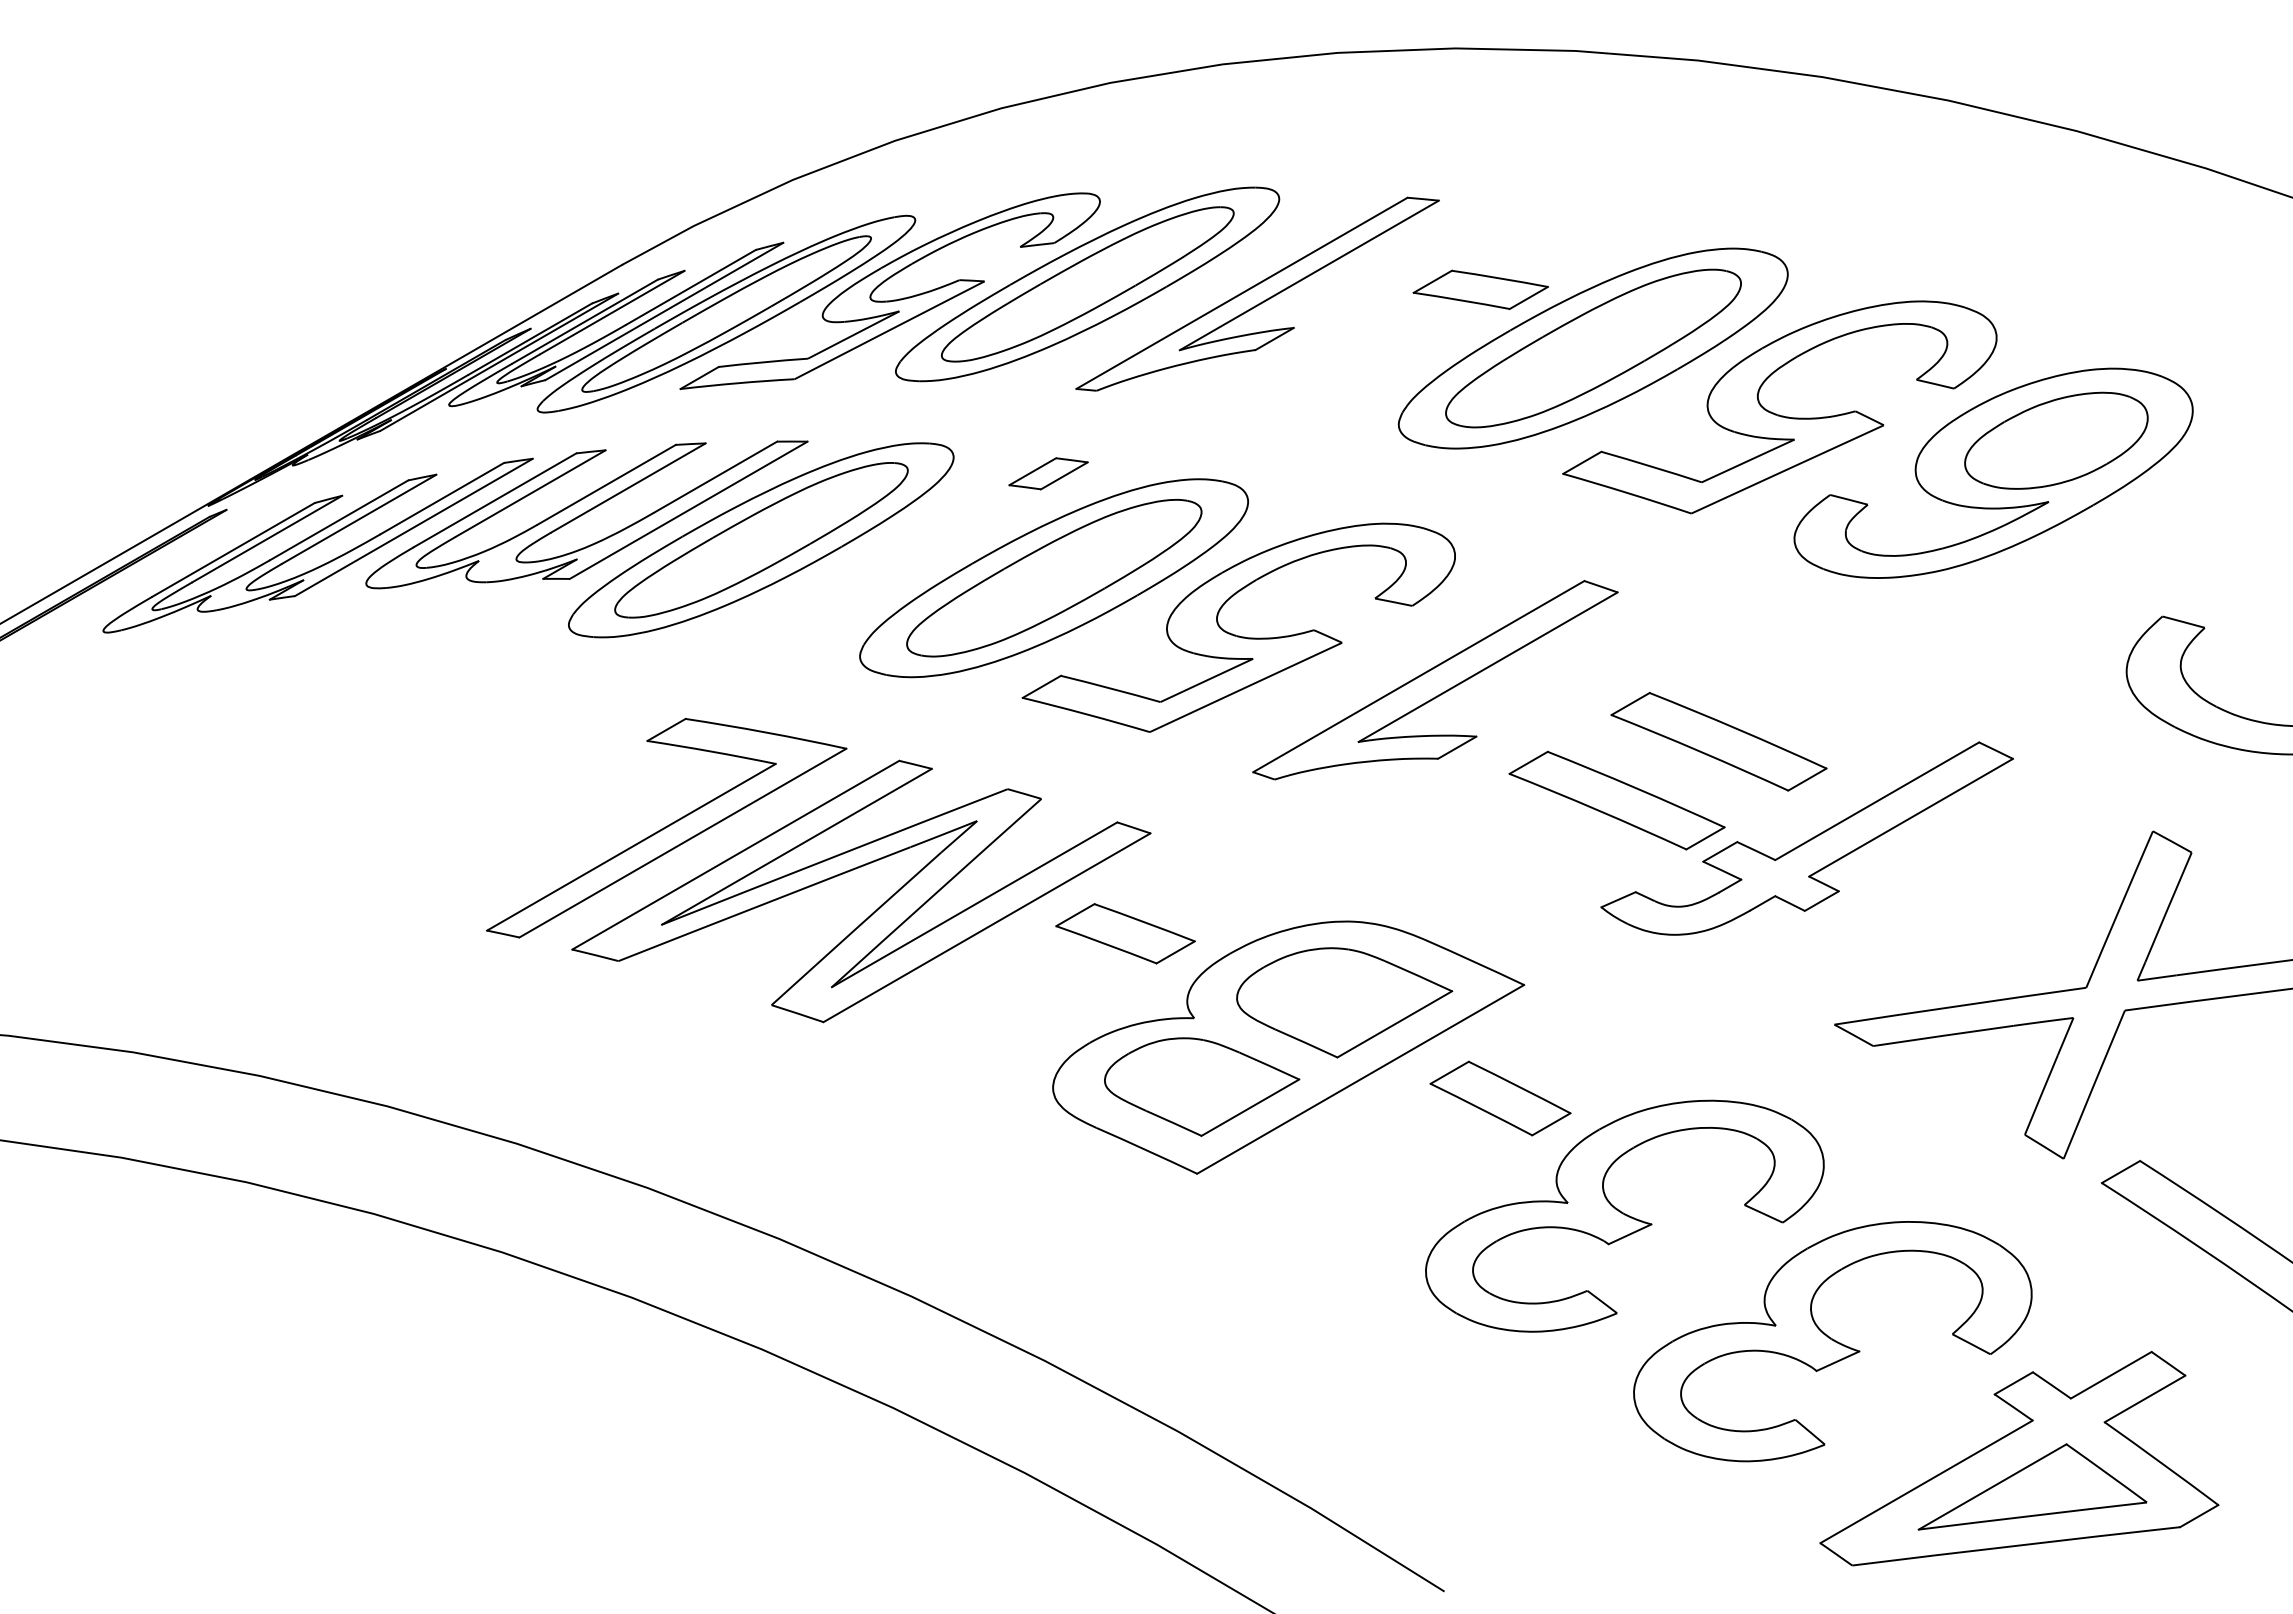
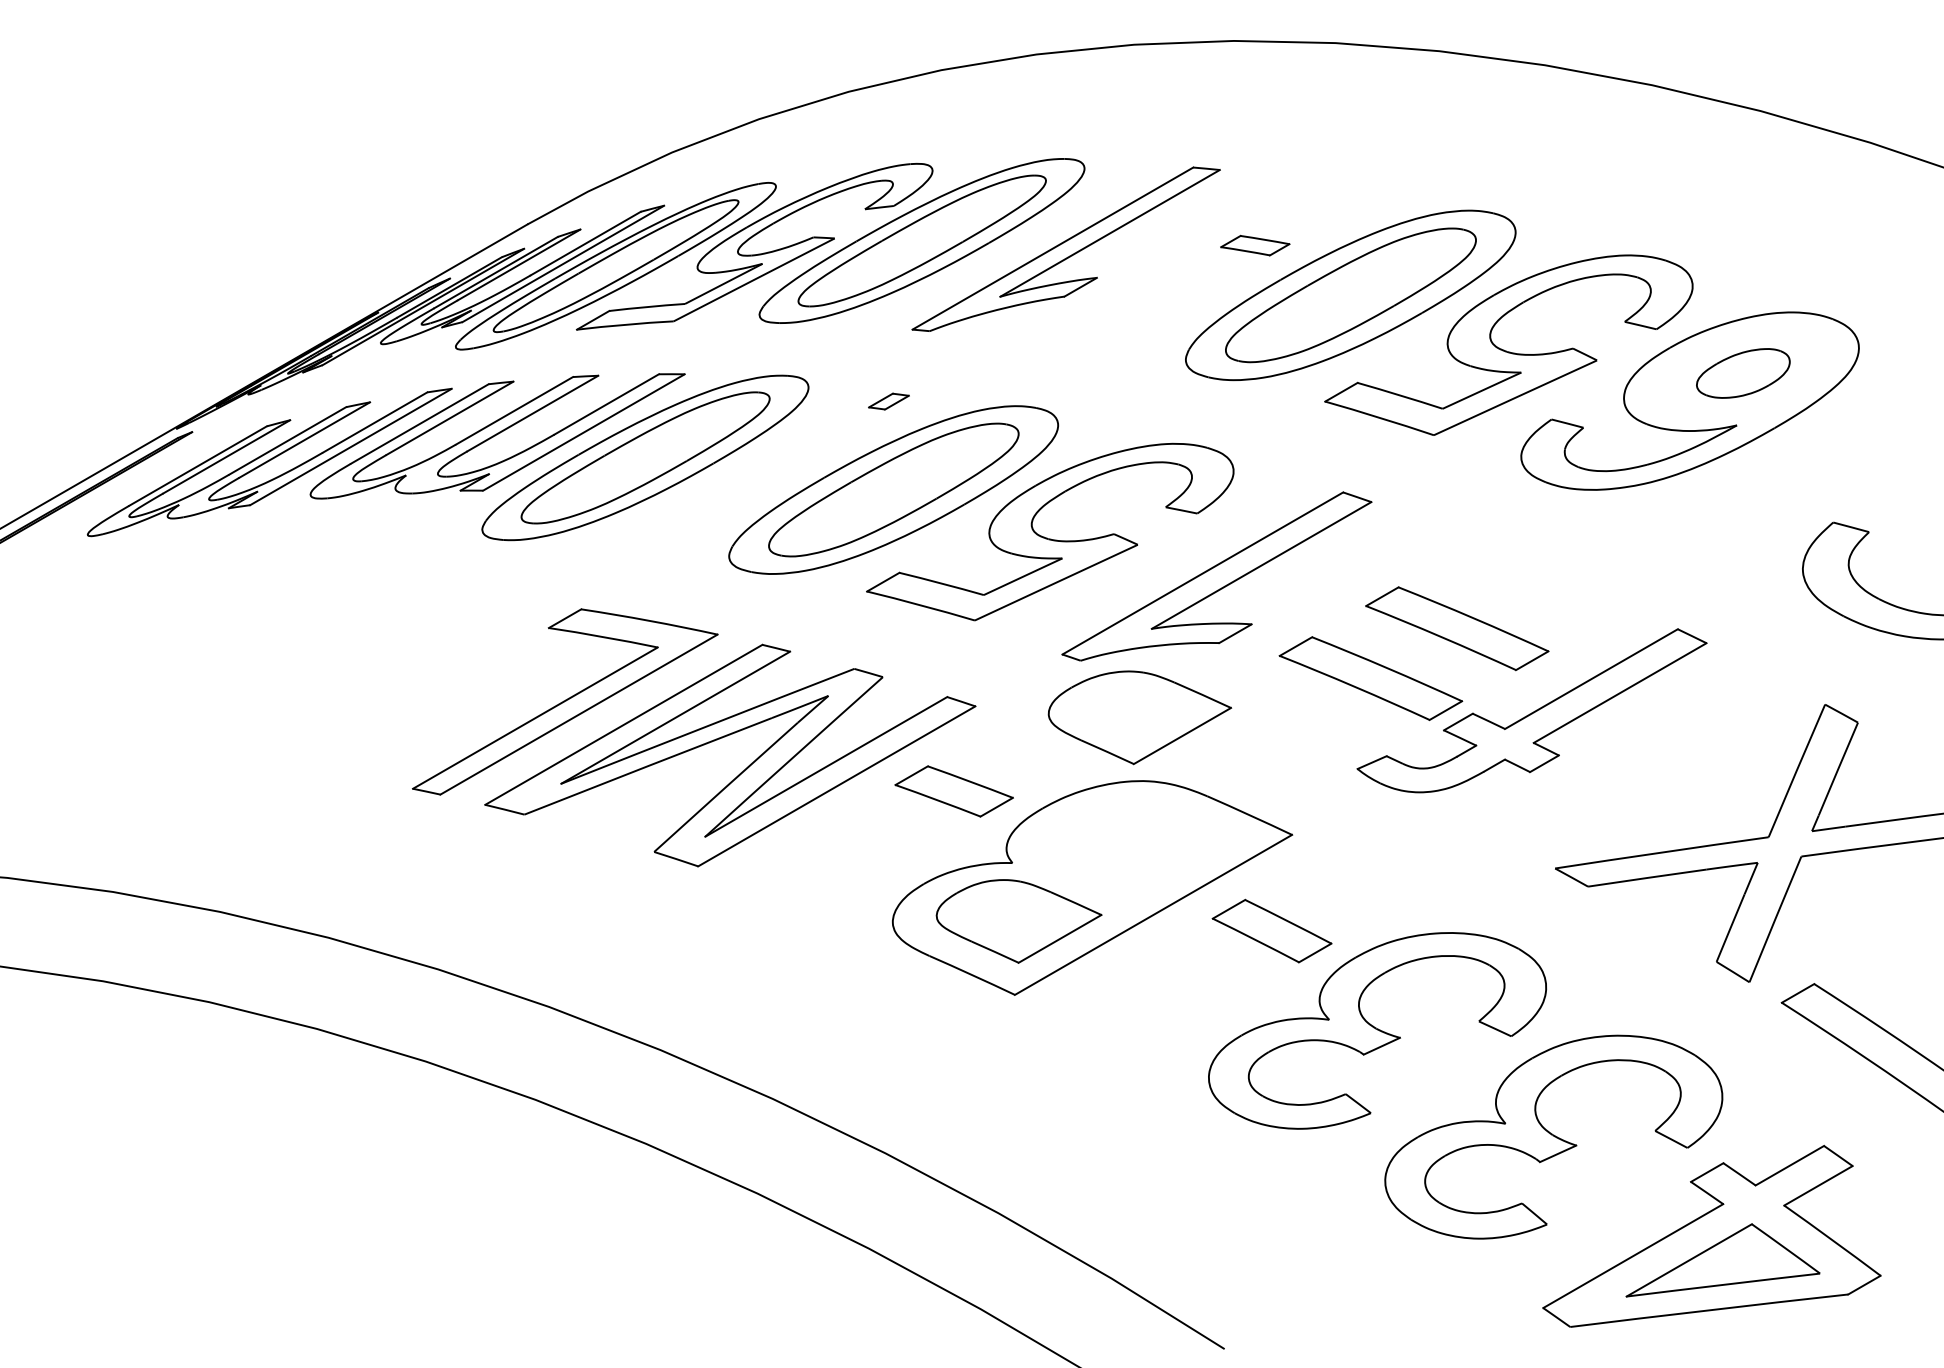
part: (1480, 289) -> (1255, 245), size x0.6
part: (2056, 440) -> (1743, 373), size x0.6
part: (1048, 473) -> (888, 401), size x0.6
part: (1344, 1002) -> (1139, 717), moved

